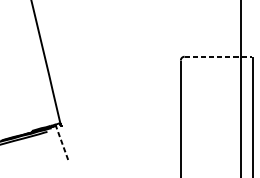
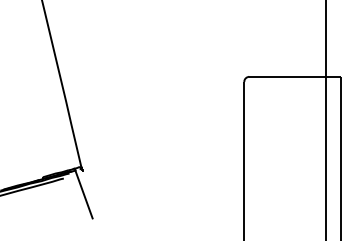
line: (218, 56) -> (295, 76), dashed -> solid
line: (61, 143) -> (83, 194), dashed -> solid

